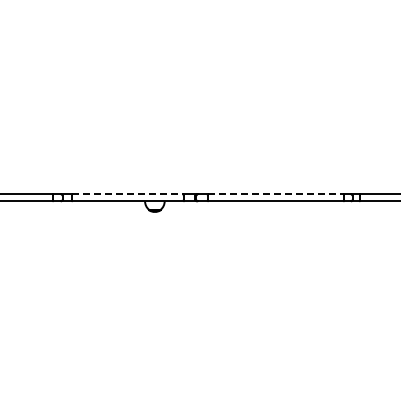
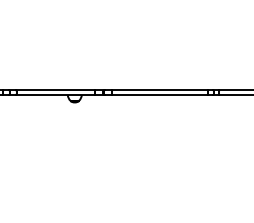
line: (127, 194) -> (55, 90), dashed -> solid
line: (275, 194) -> (159, 90), dashed -> solid

